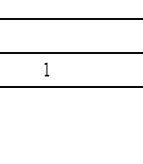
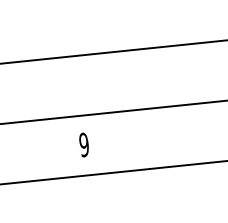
text: (46, 69) -> (83, 144), 1 -> 9

